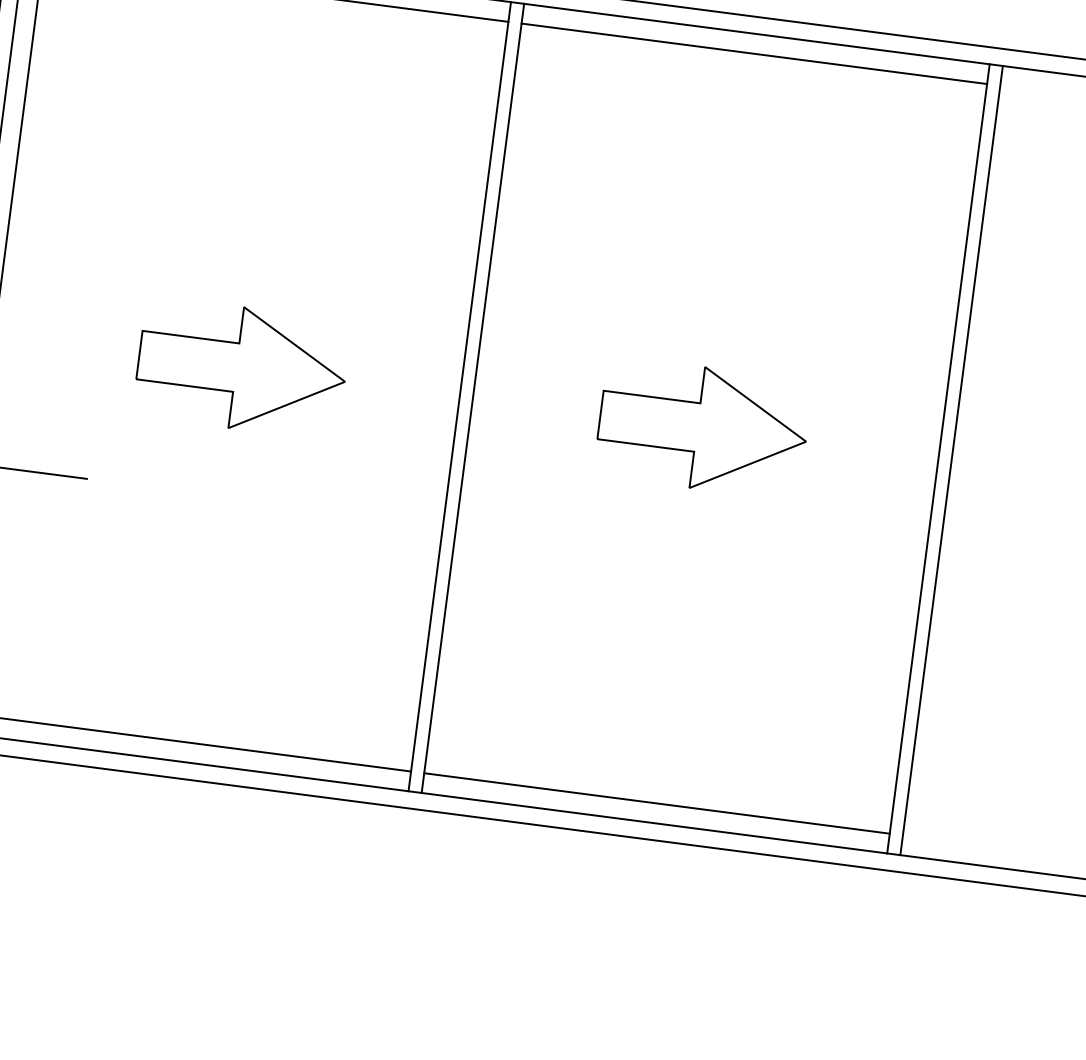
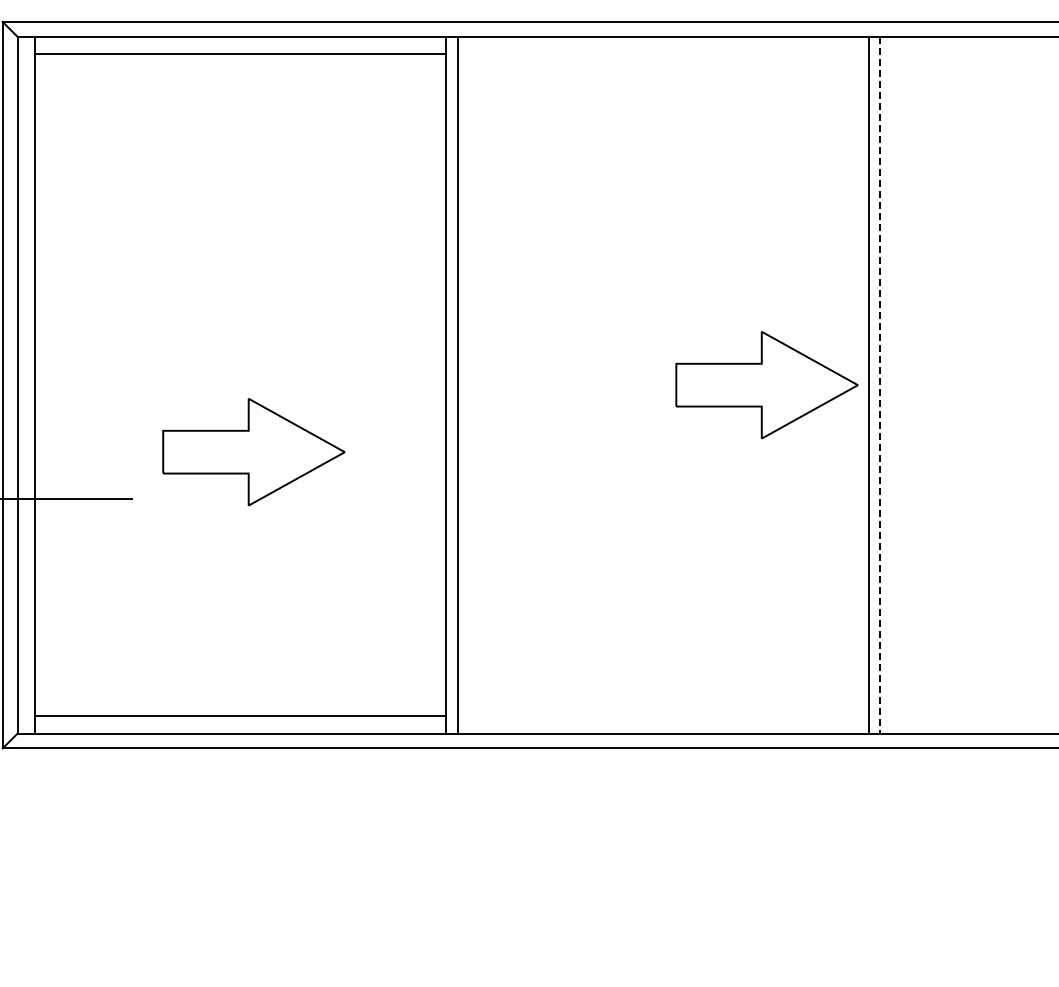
line: (753, 53) -> (662, 54), removed
part: (241, 368) -> (253, 452), moved
part: (702, 428) -> (766, 385), moved
line: (951, 460) -> (880, 385), solid -> dashed
line: (656, 803) -> (662, 716), removed

